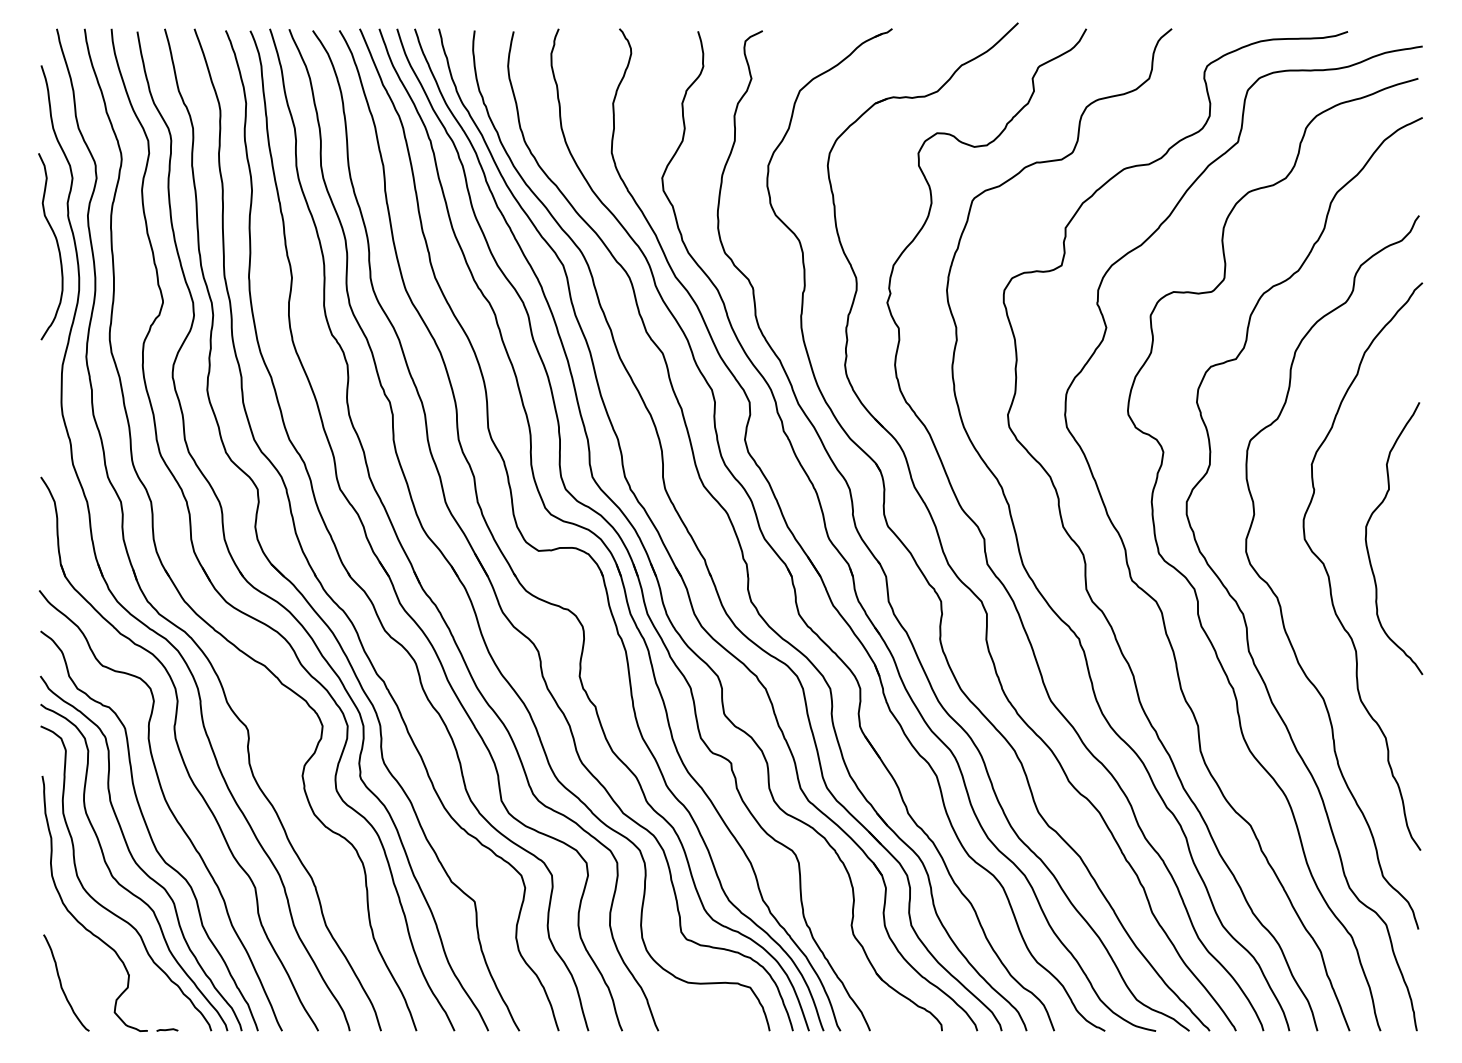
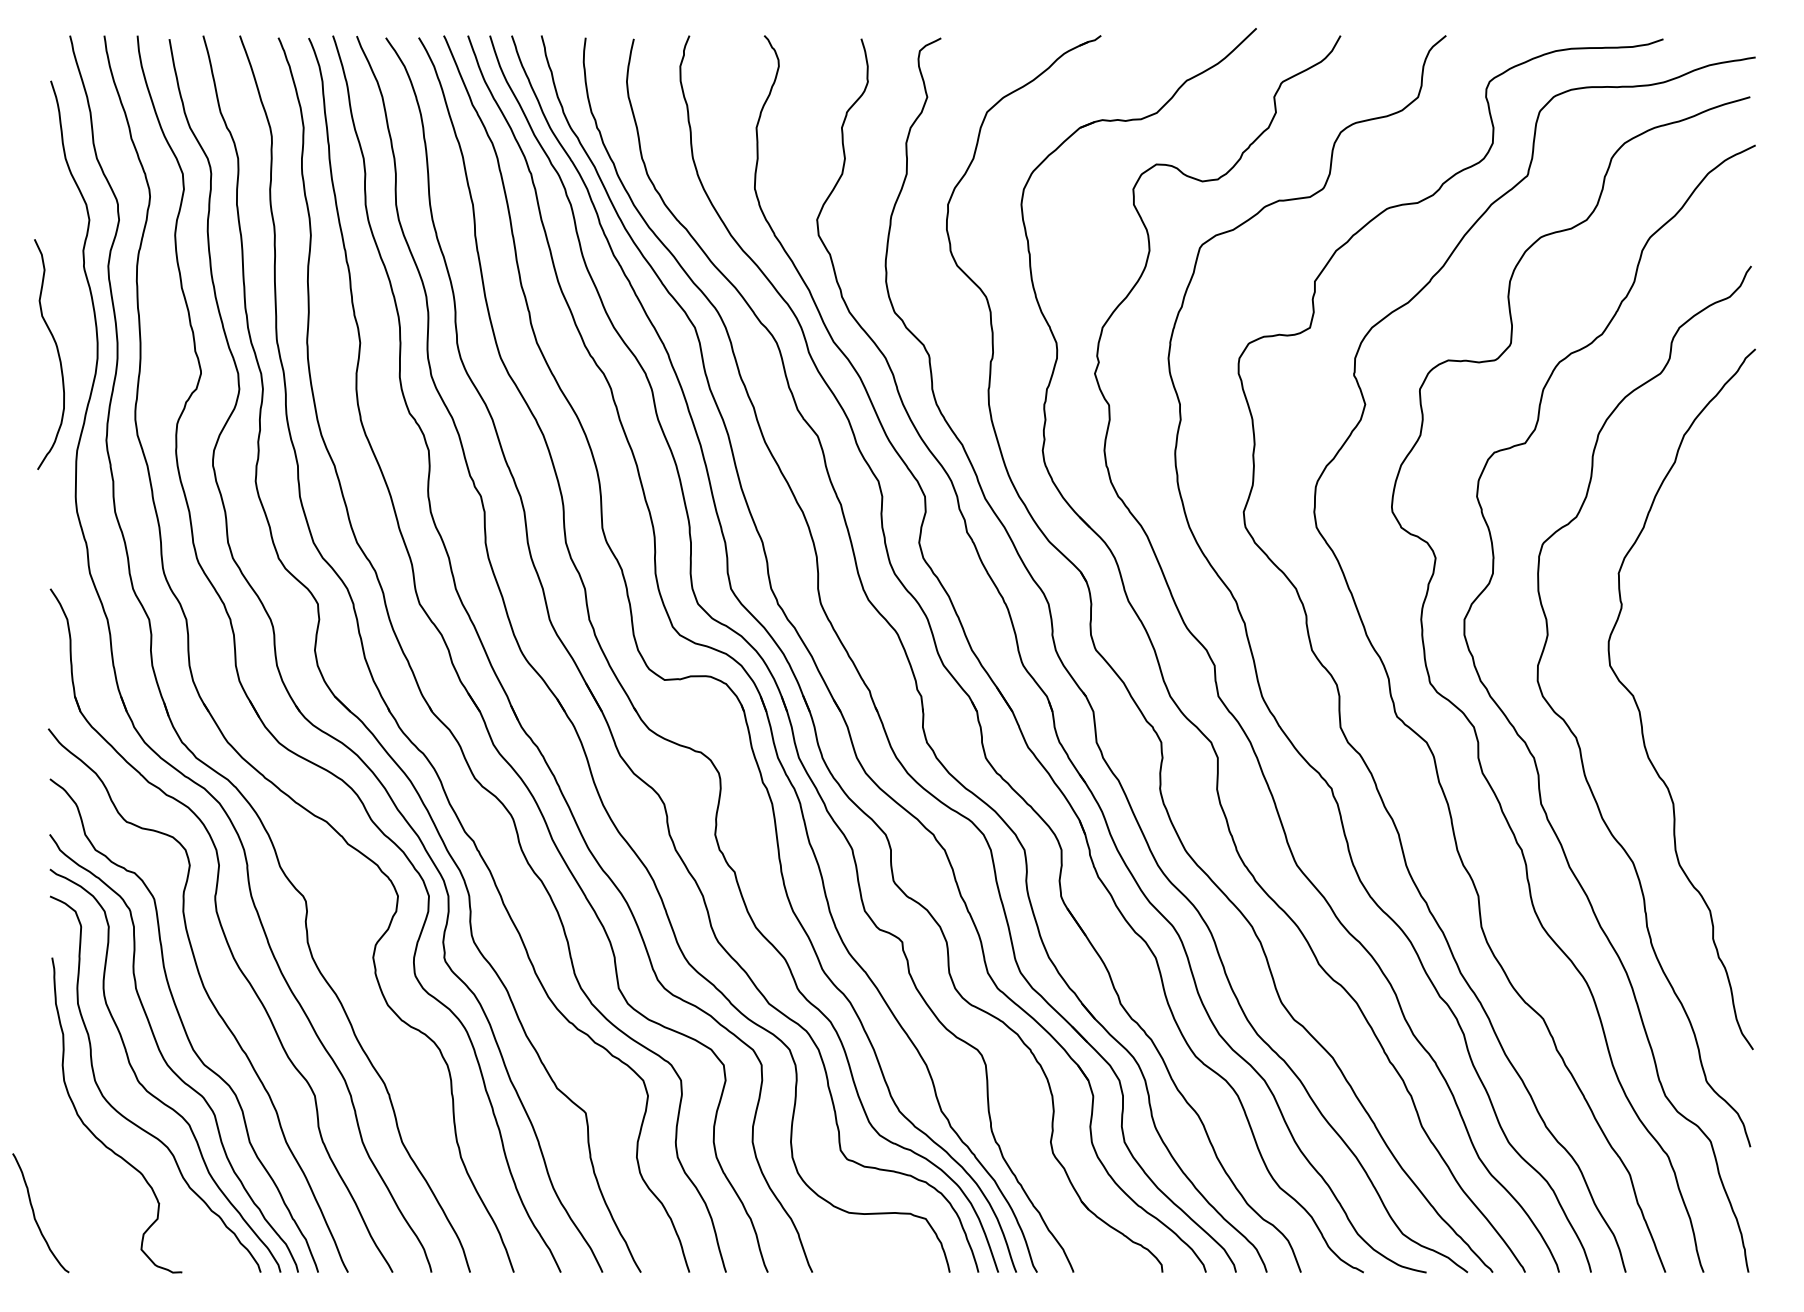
curve: (57, 246) -> (57, 354), moved
curve: (1367, 544) -> (1687, 672), removed
curve: (62, 985) -> (35, 1216), moved
line: (167, 1030) -> (206, 1271), removed

